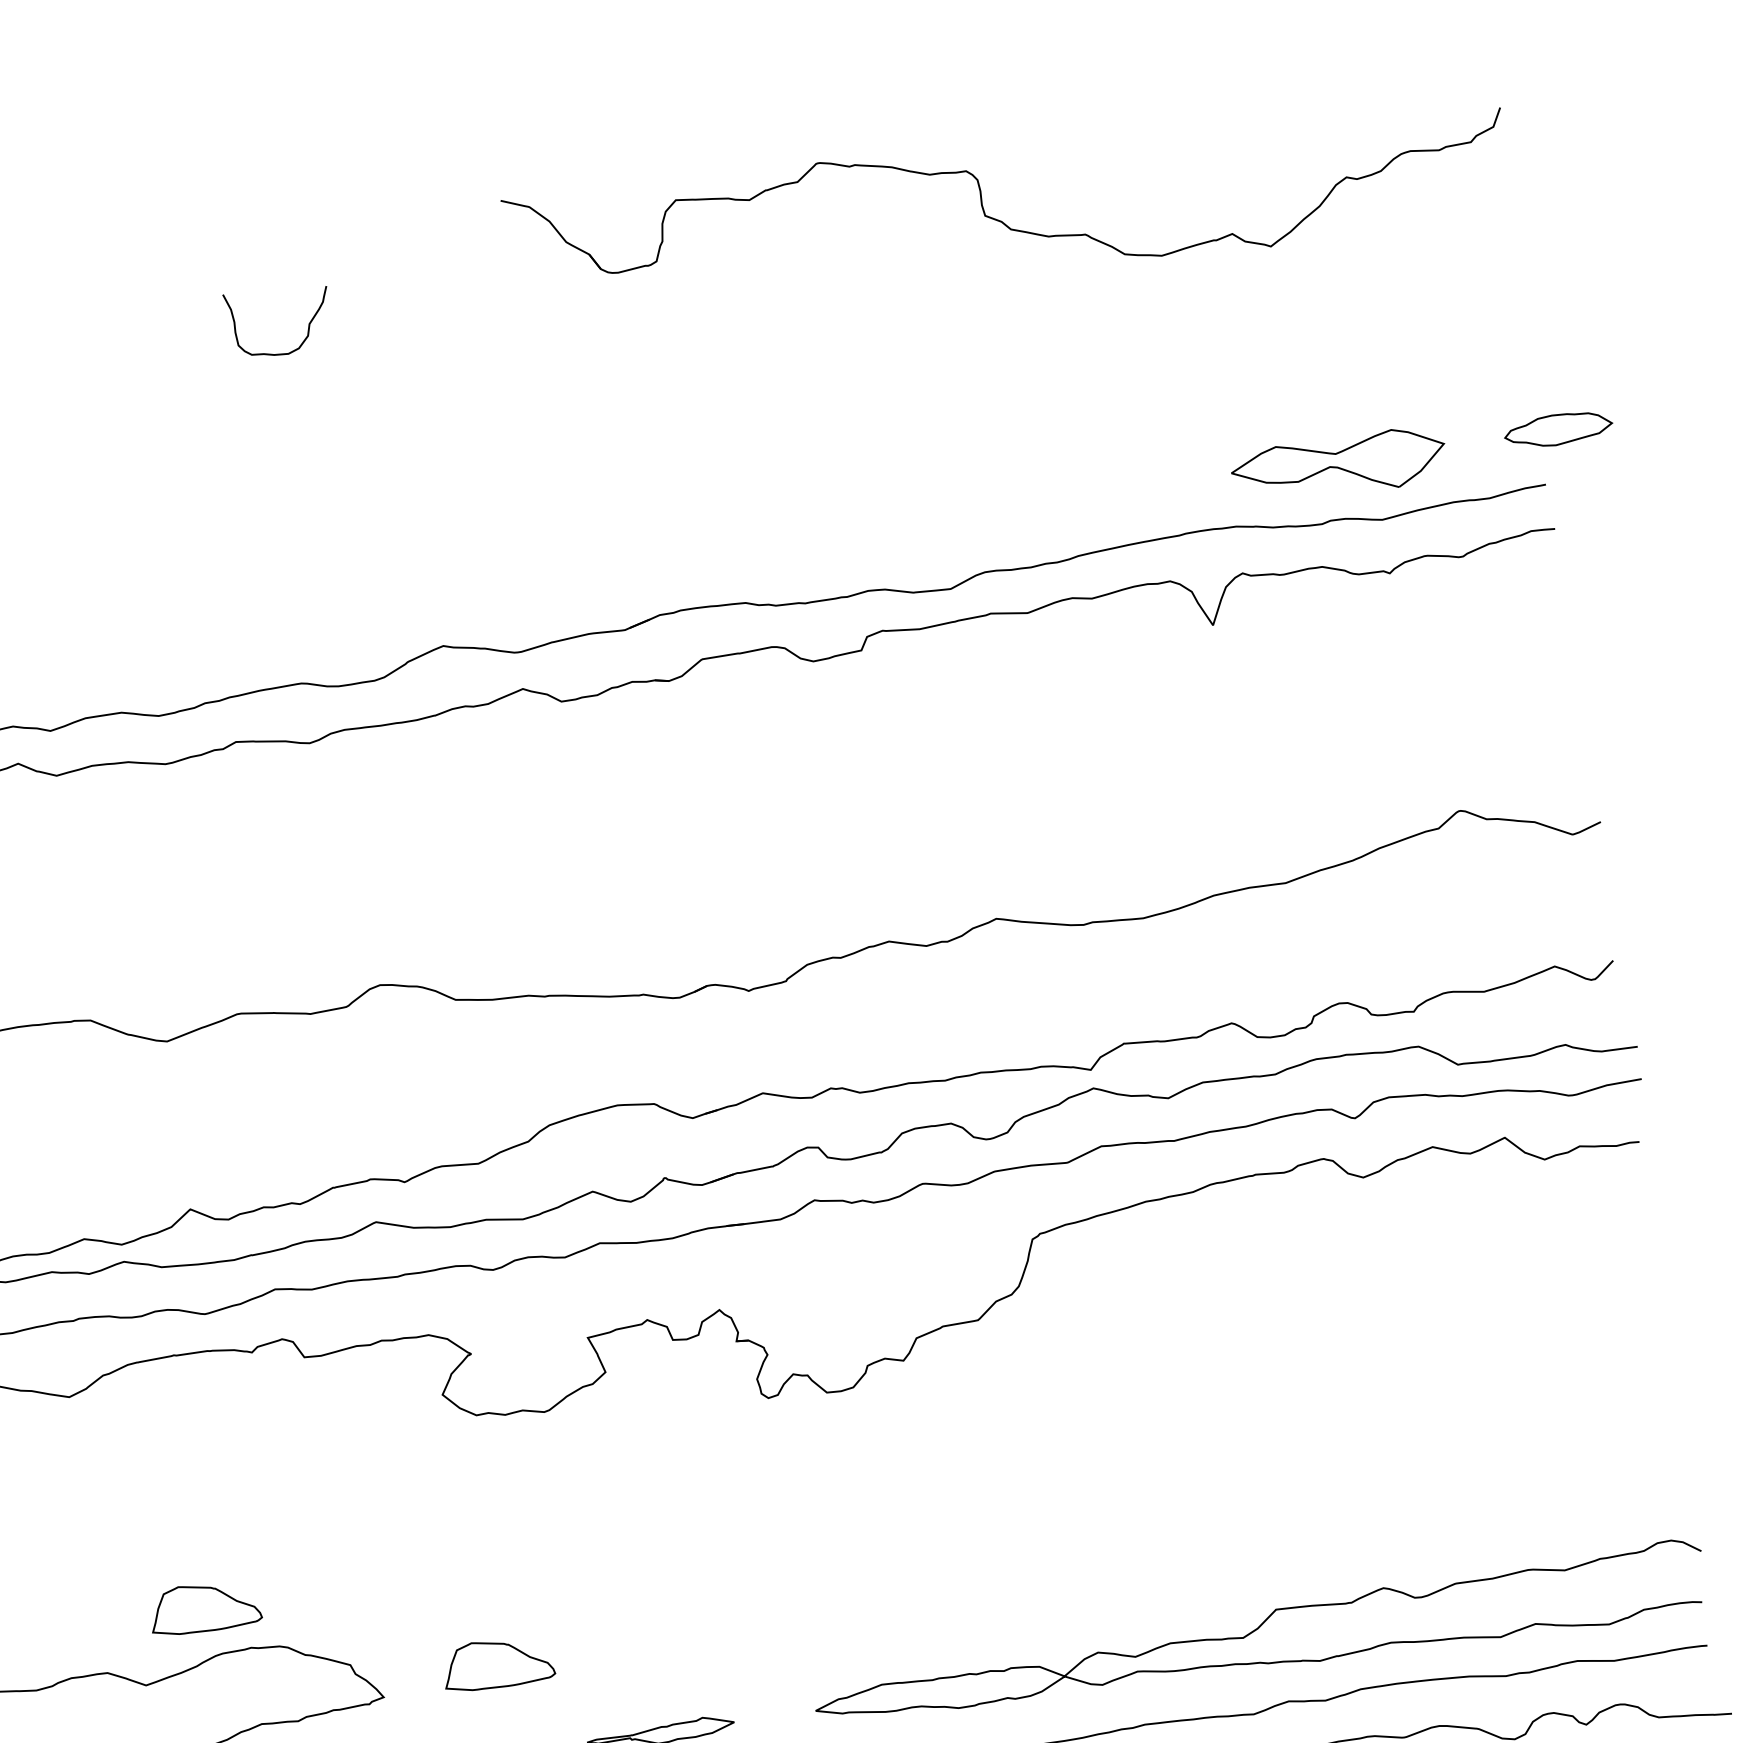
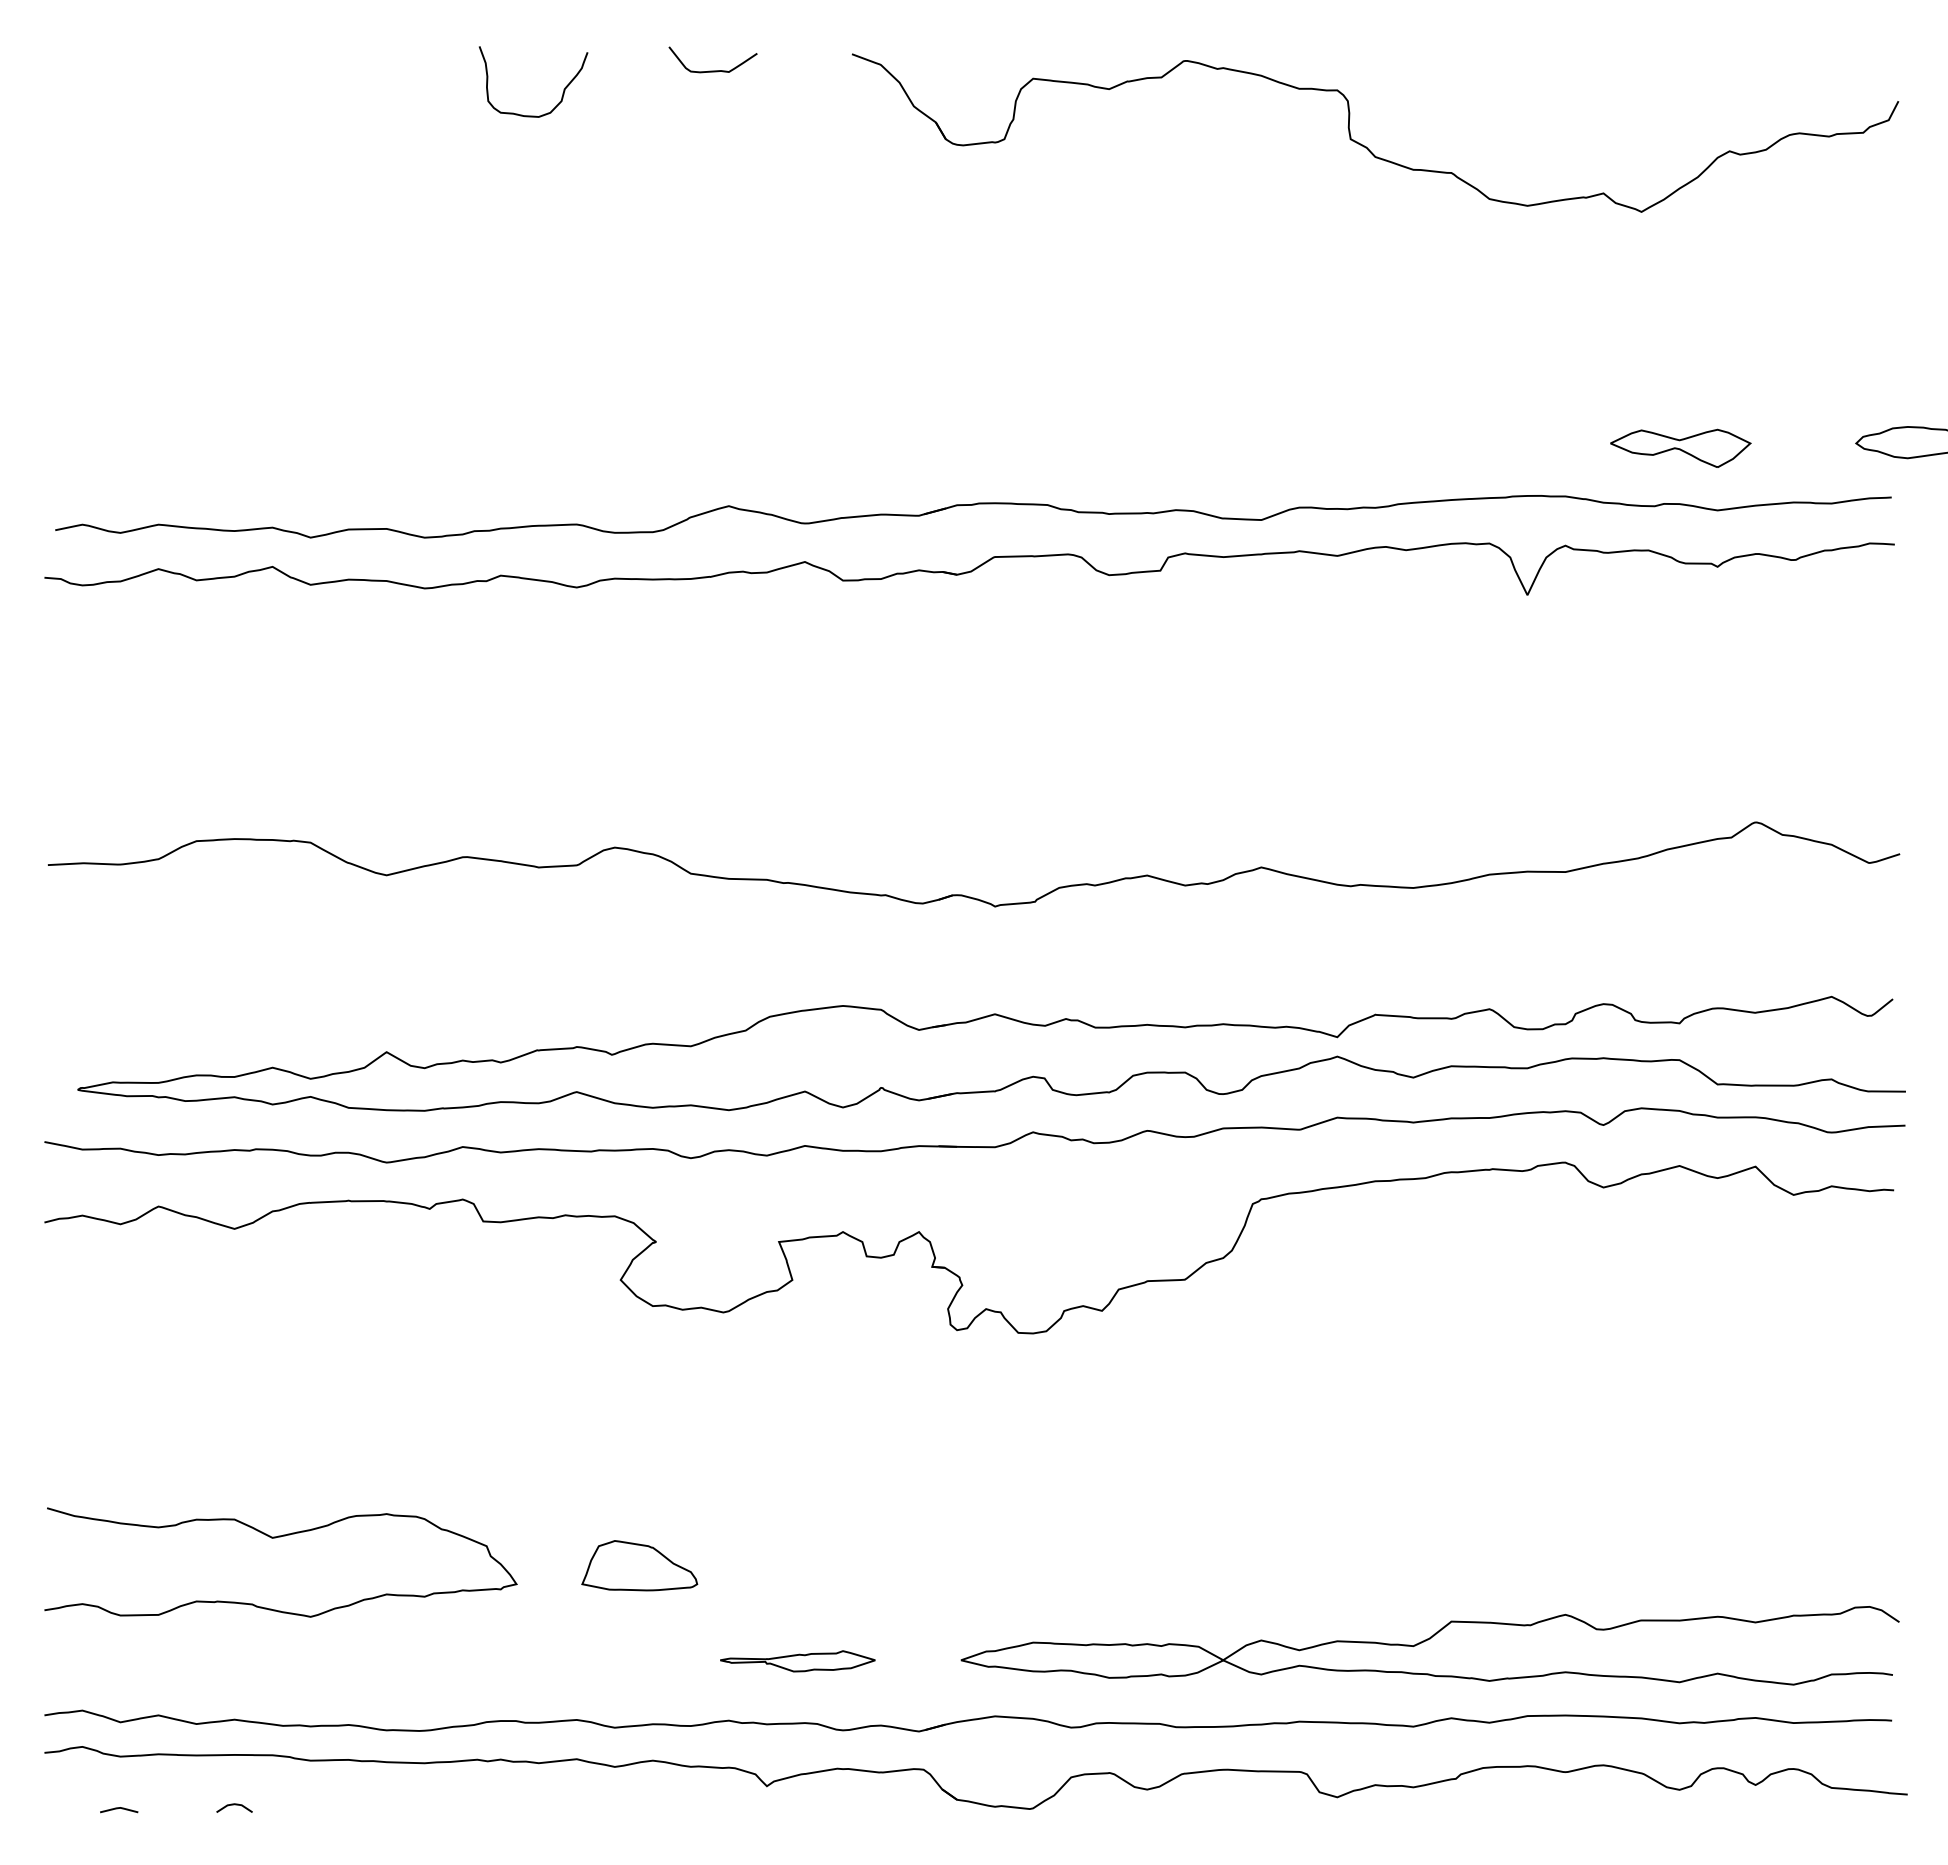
curve: (370, 234) -> (712, 70), added
curve: (308, 324) -> (563, 89), moved
part: (1338, 464) -> (1680, 447), size x0.62
part: (204, 1607) -> (344, 1465), removed

